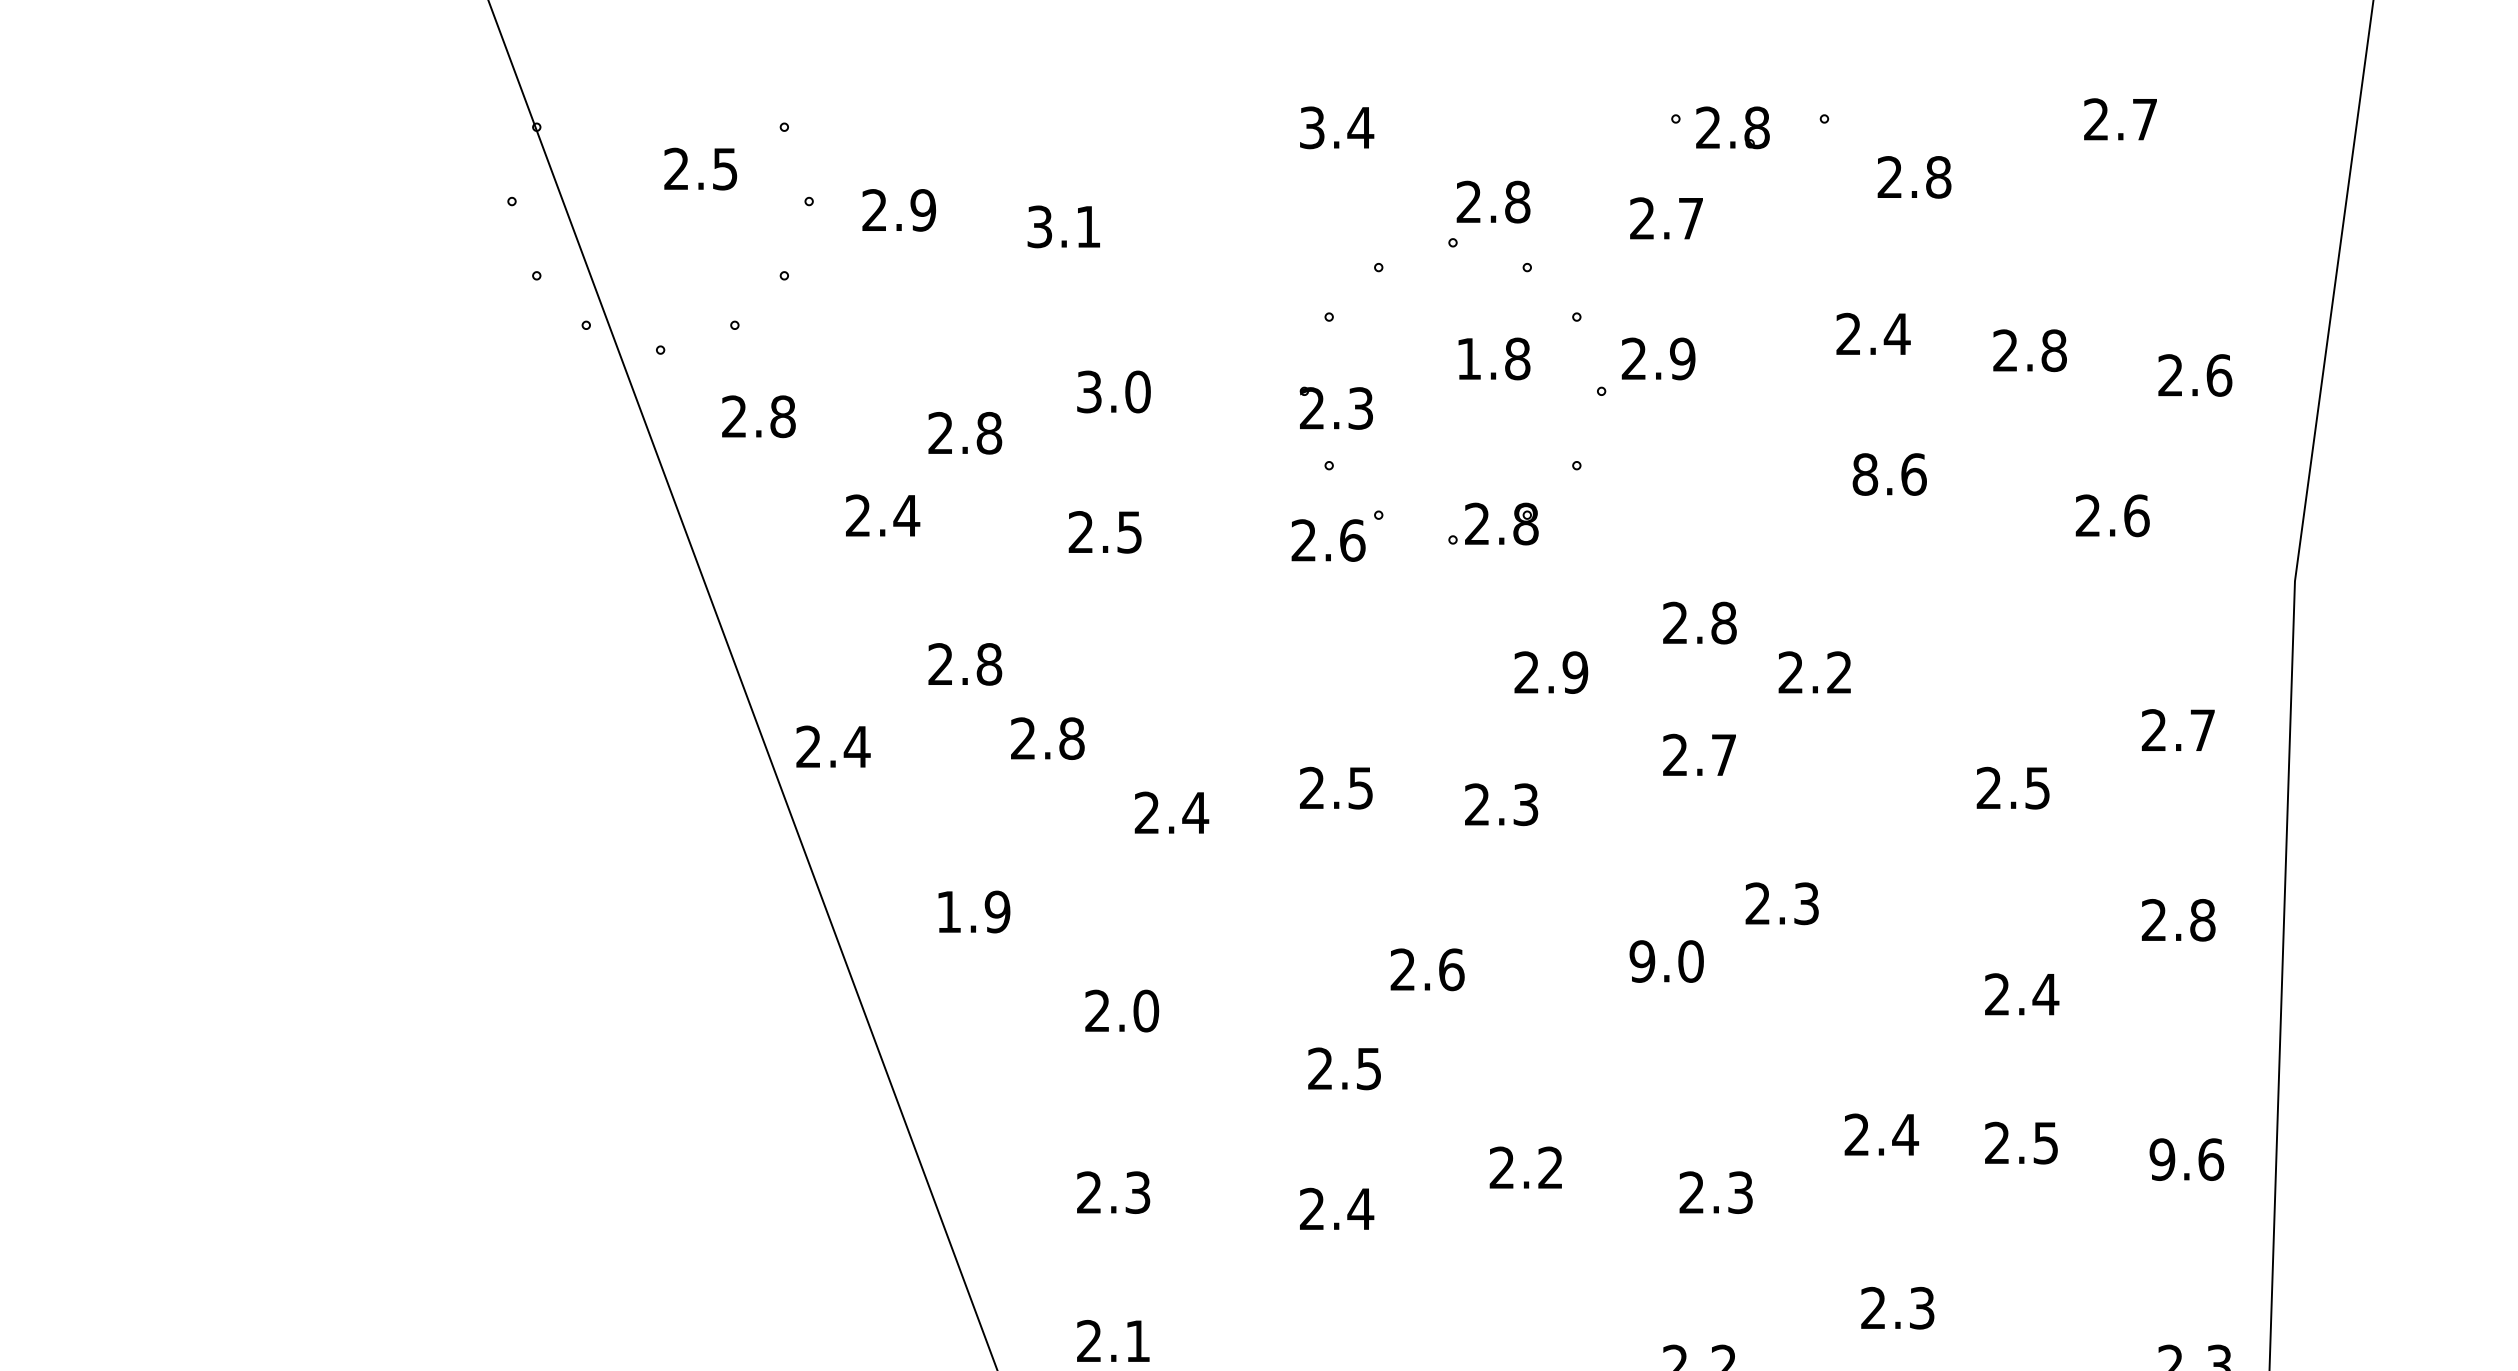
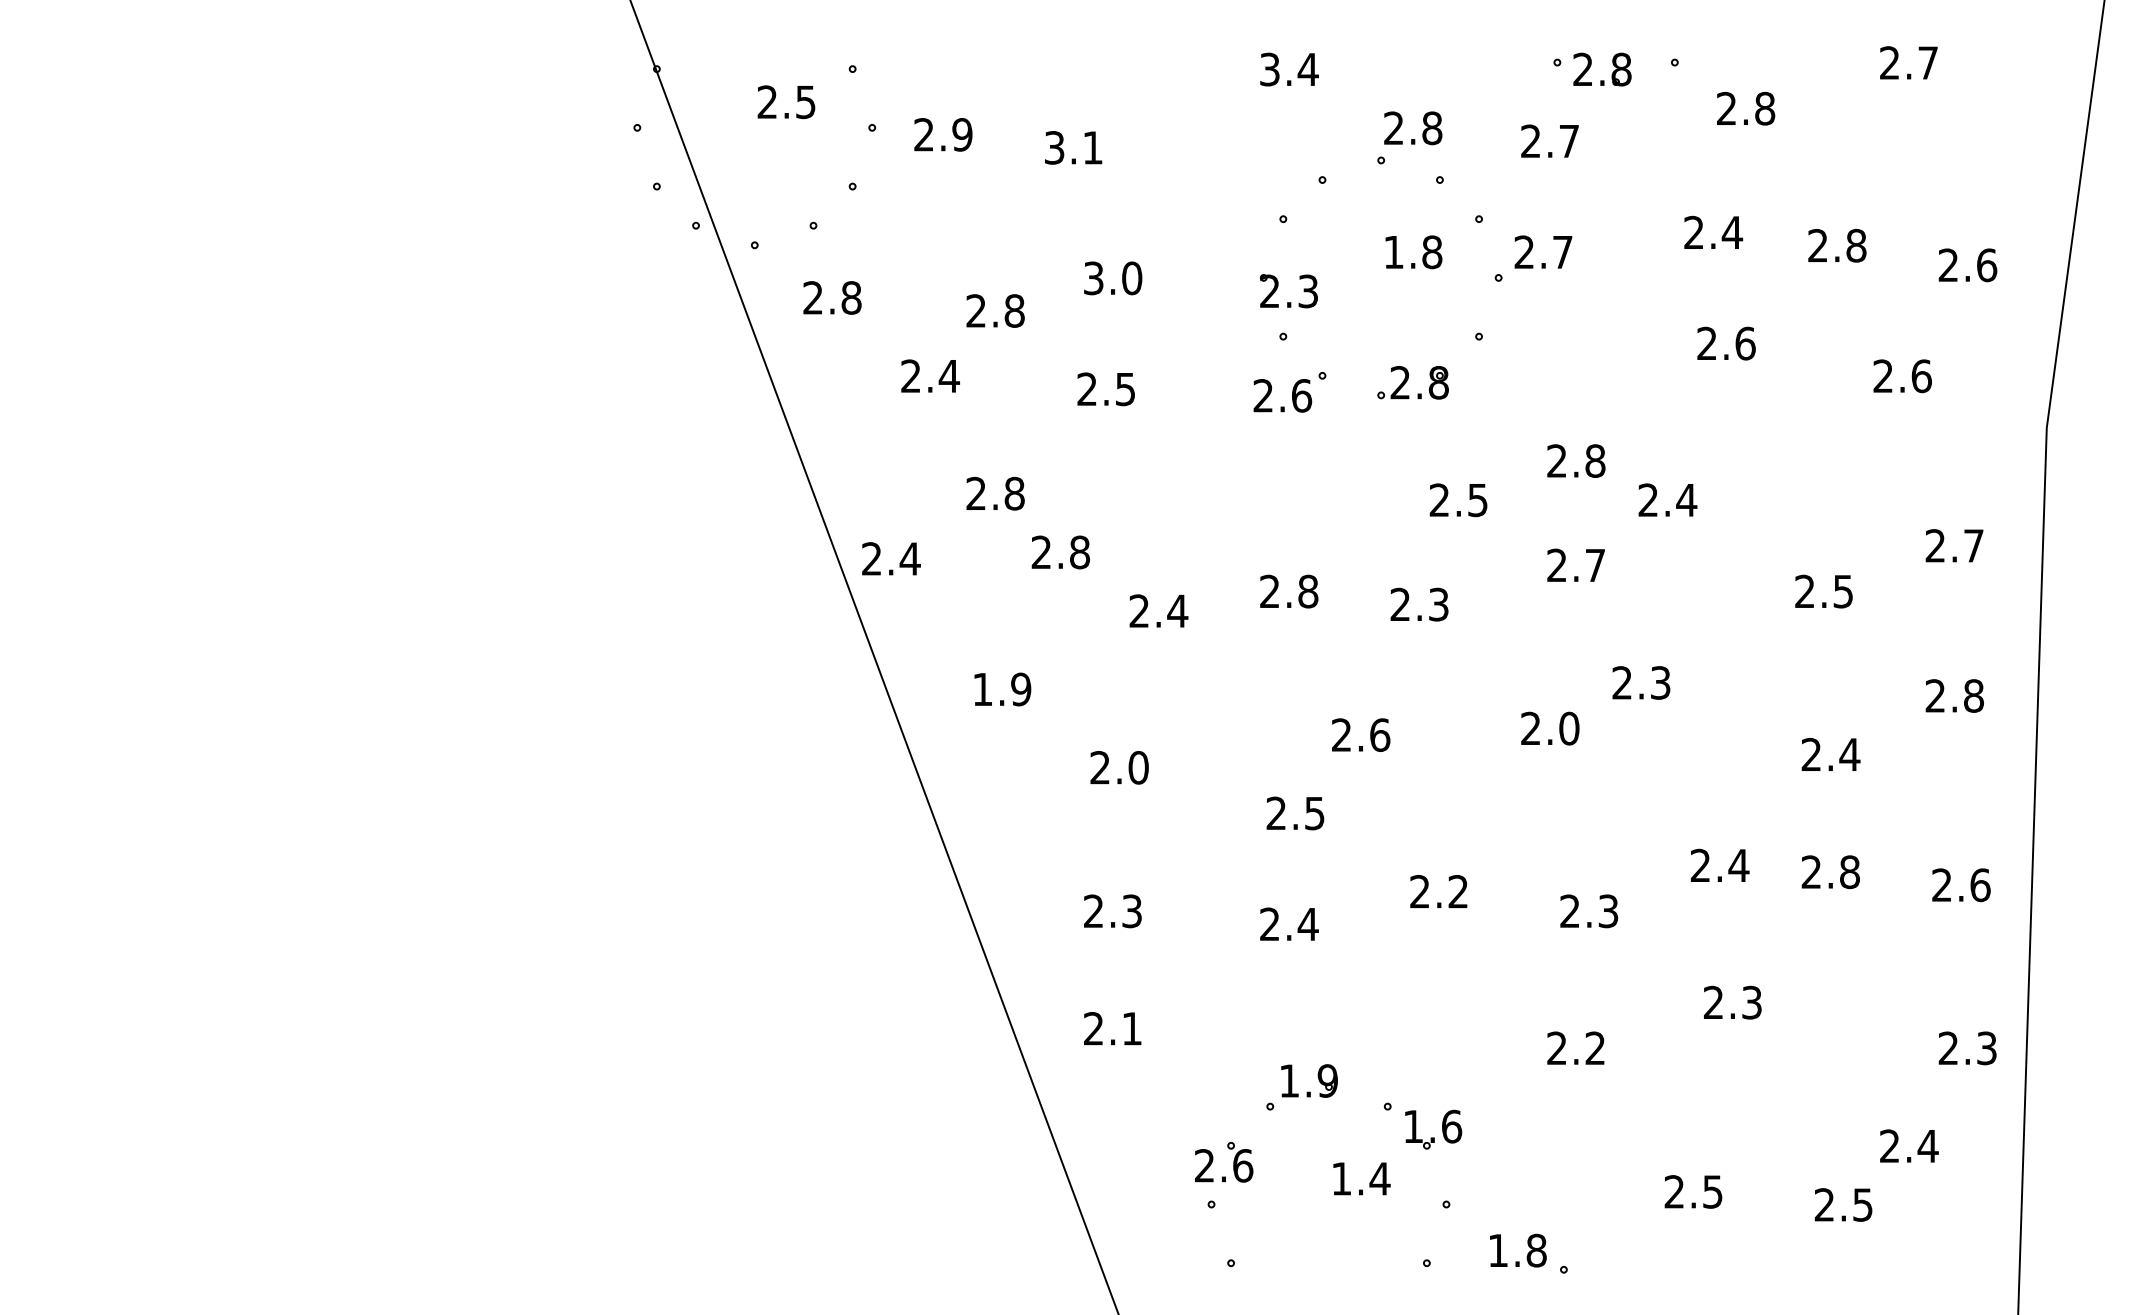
text: (1682, 359) -> (1562, 252), 2.9 -> 2.7
text: (1865, 474) -> (1707, 343), 8.6 -> 2.6
text: (1574, 671) -> (1477, 499), 2.9 -> 2.5
text: (1839, 671) -> (1686, 499), 2.2 -> 2.4
text: (1361, 788) -> (1308, 591), 2.5 -> 2.8
text: (1641, 961) -> (1530, 728), 9.0 -> 2.0
text: (2045, 1143) -> (1849, 872), 2.5 -> 2.8
text: (2161, 1159) -> (1941, 885), 9.6 -> 2.6

